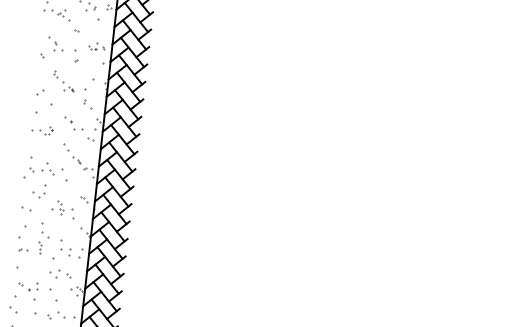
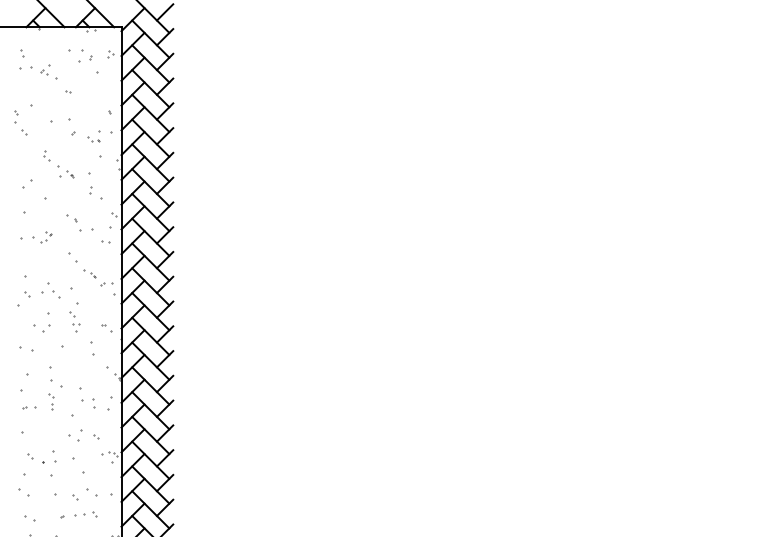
part: (55, 45) -> (16, 116), moved
part: (92, 45) -> (93, 136), moved
part: (60, 207) -> (74, 321), moved

